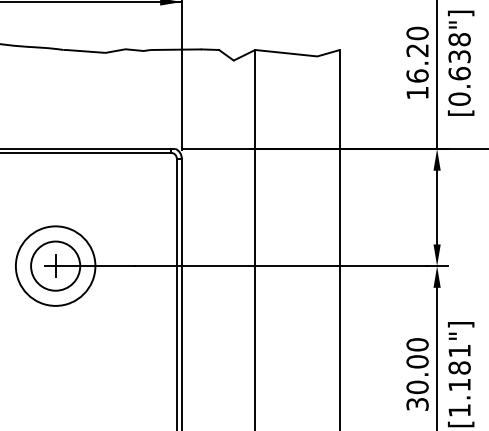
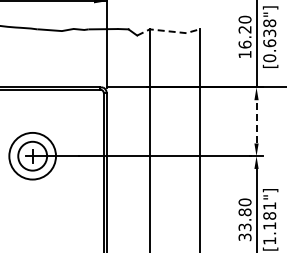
line: (285, 53) -> (167, 31), solid -> dashed
line: (437, 206) -> (256, 121), solid -> dashed
text: (416, 373) -> (244, 219), 30.00 -> 33.80

